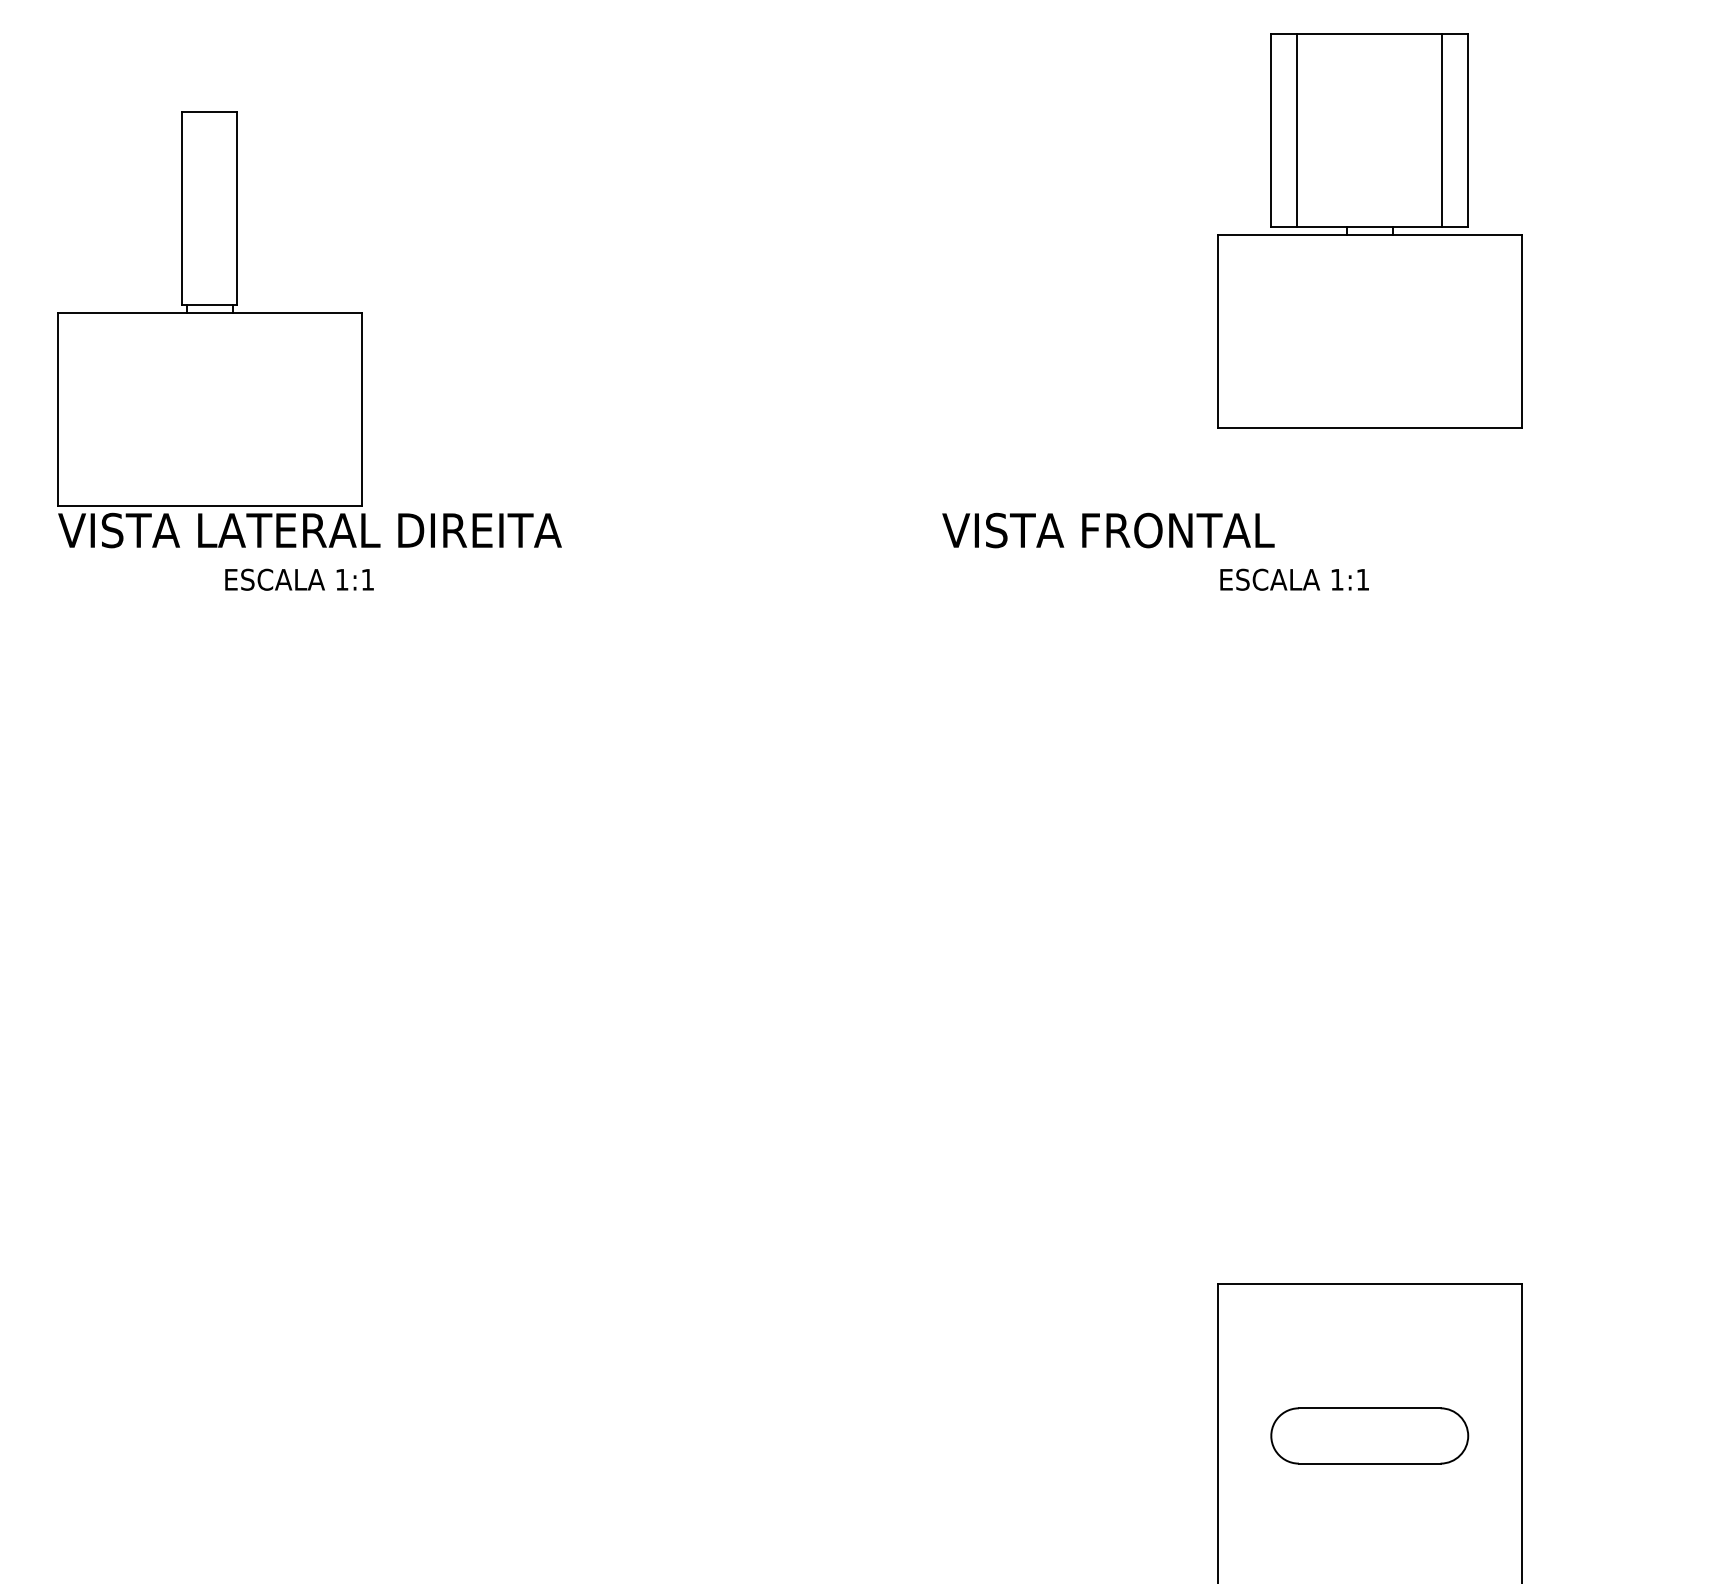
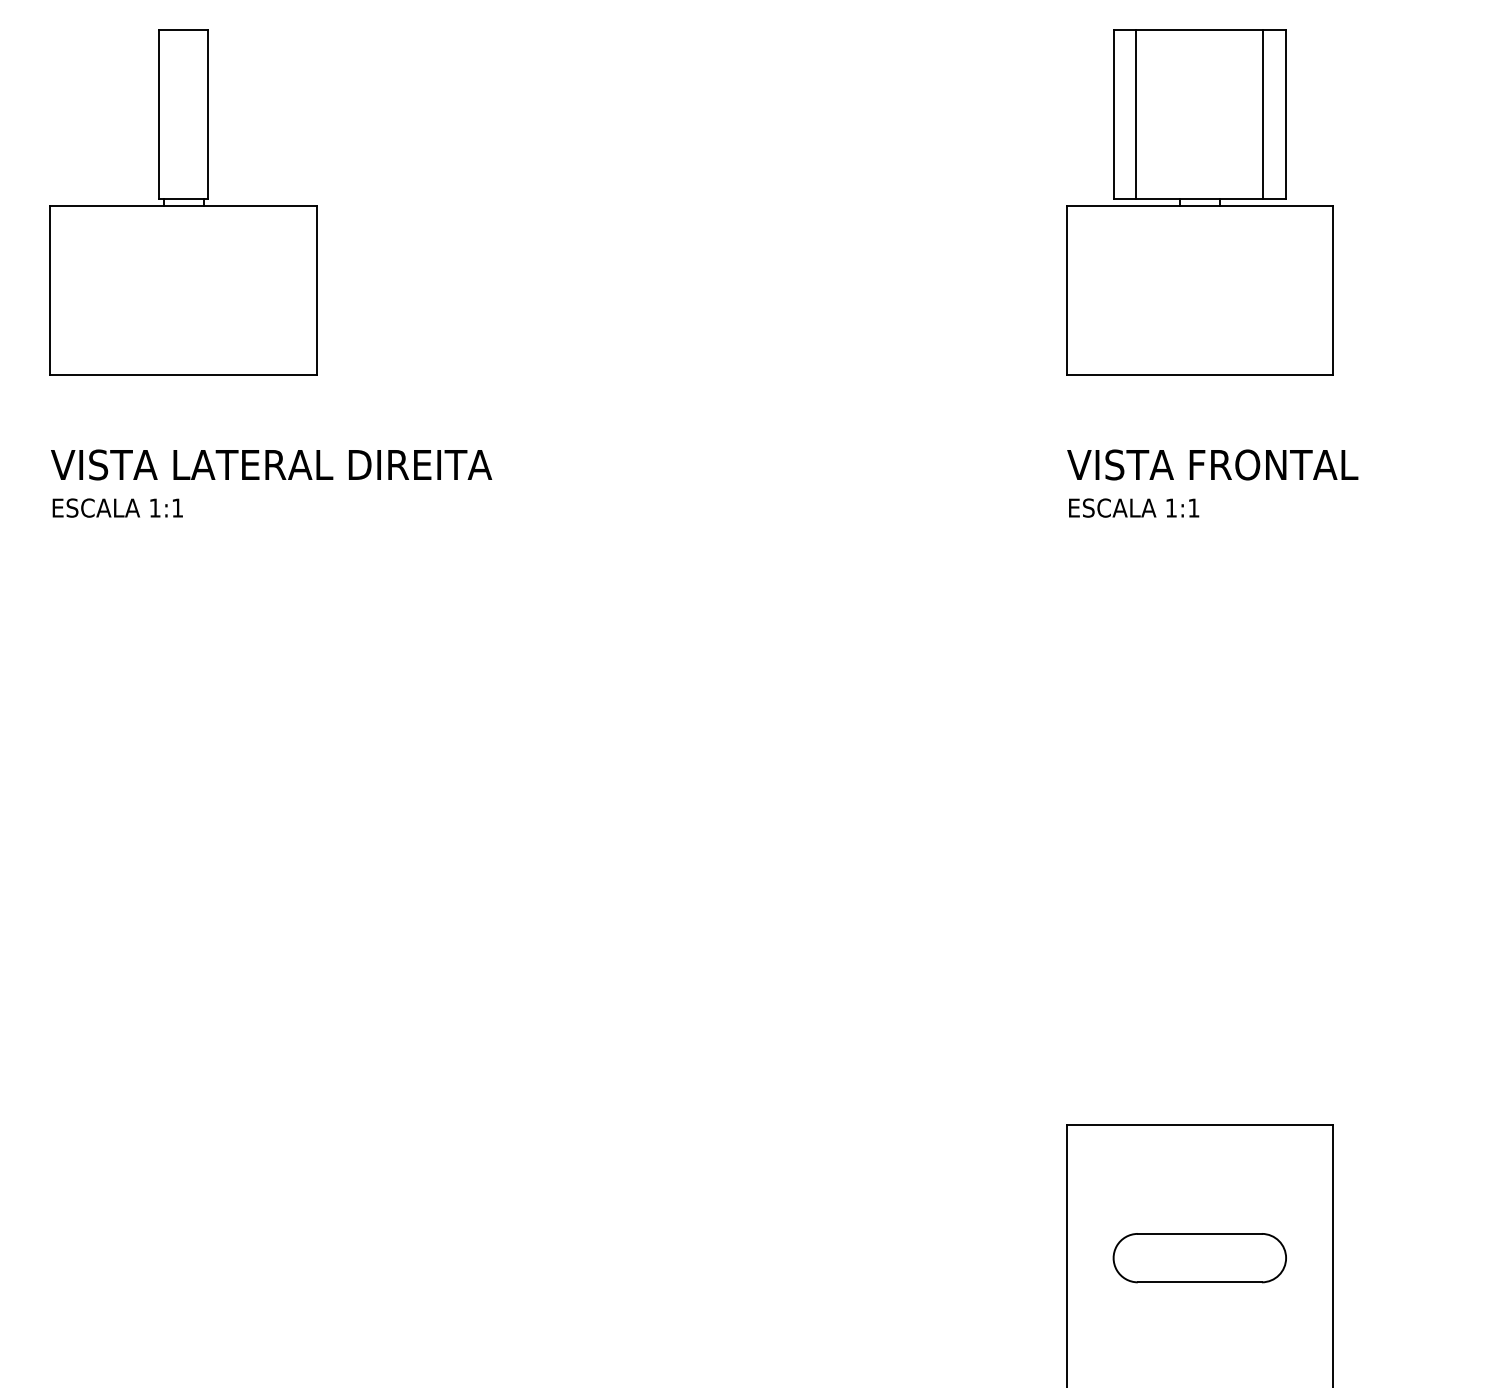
part: (209, 308) -> (183, 202), moved
text: (1108, 530) -> (1212, 464), moved
text: (299, 579) -> (117, 507), moved

